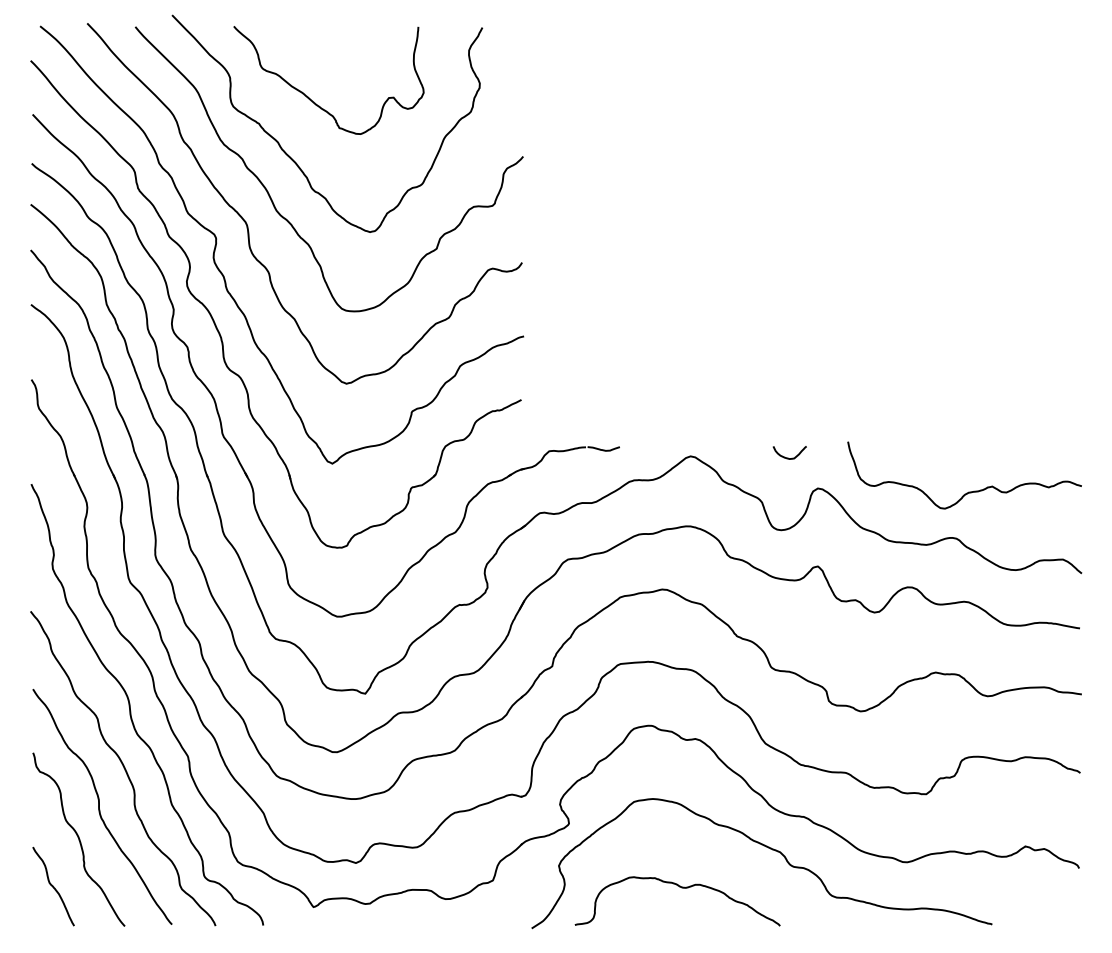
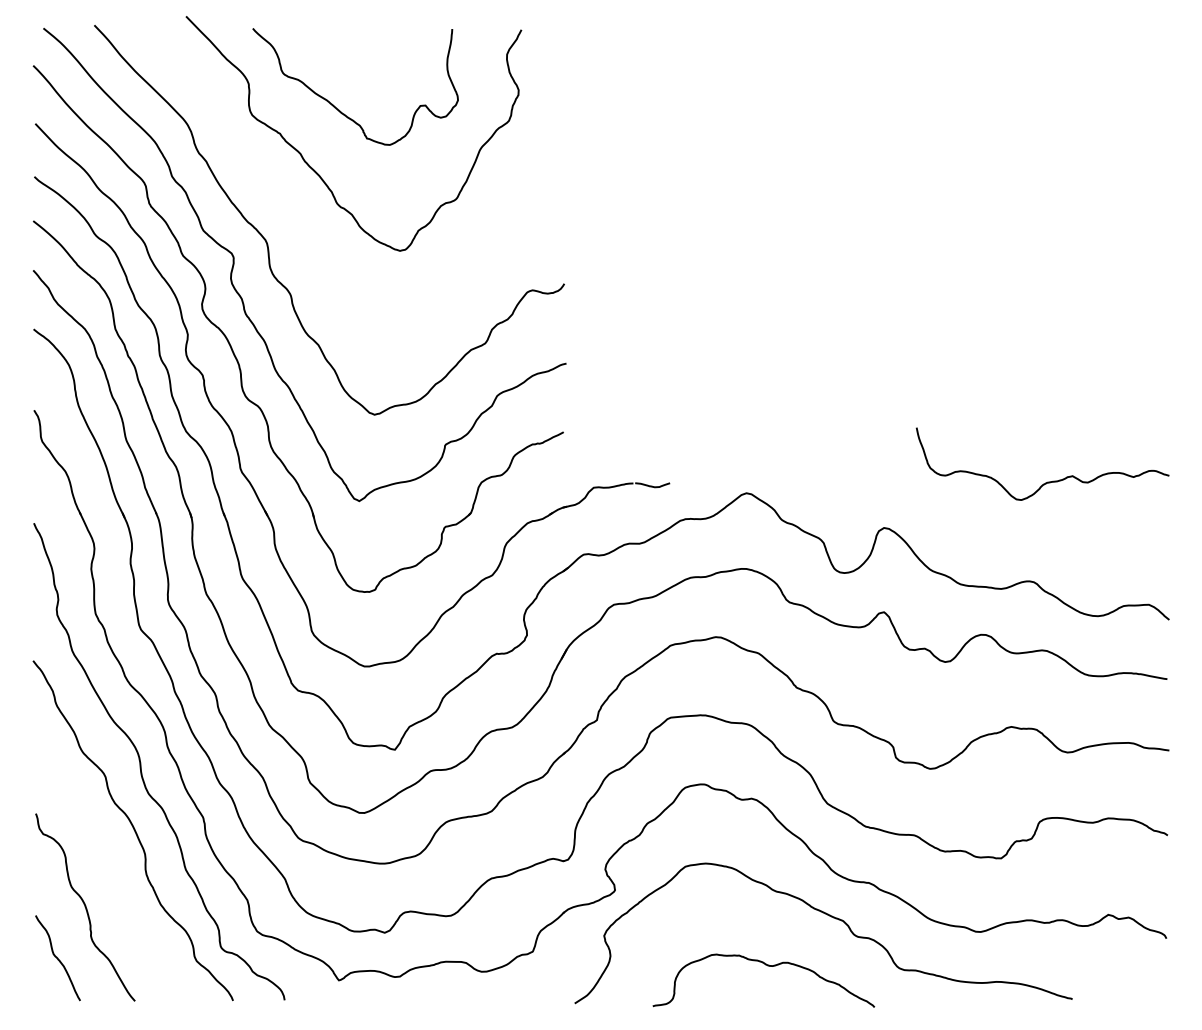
curve: (271, 197) -> (293, 213), removed
curve: (788, 457) -> (852, 494), removed
curve: (968, 491) -> (1046, 481), moved
curve: (99, 806) -> (107, 871), removed
curve: (681, 888) -> (767, 966), moved

